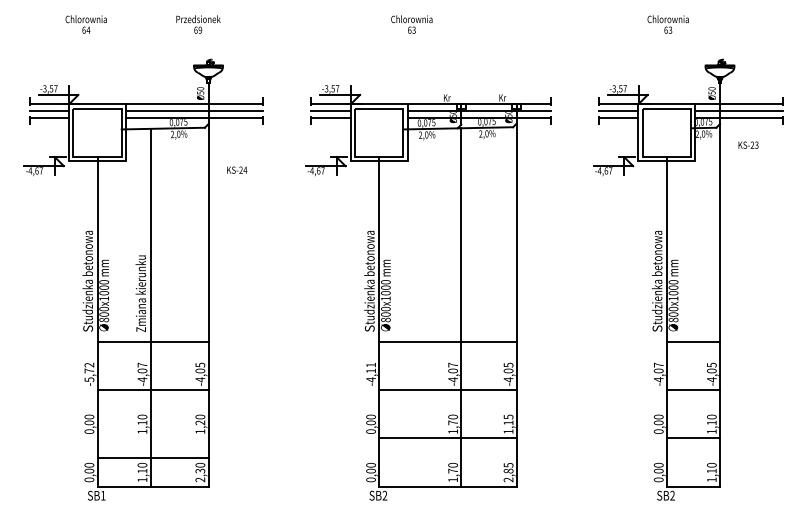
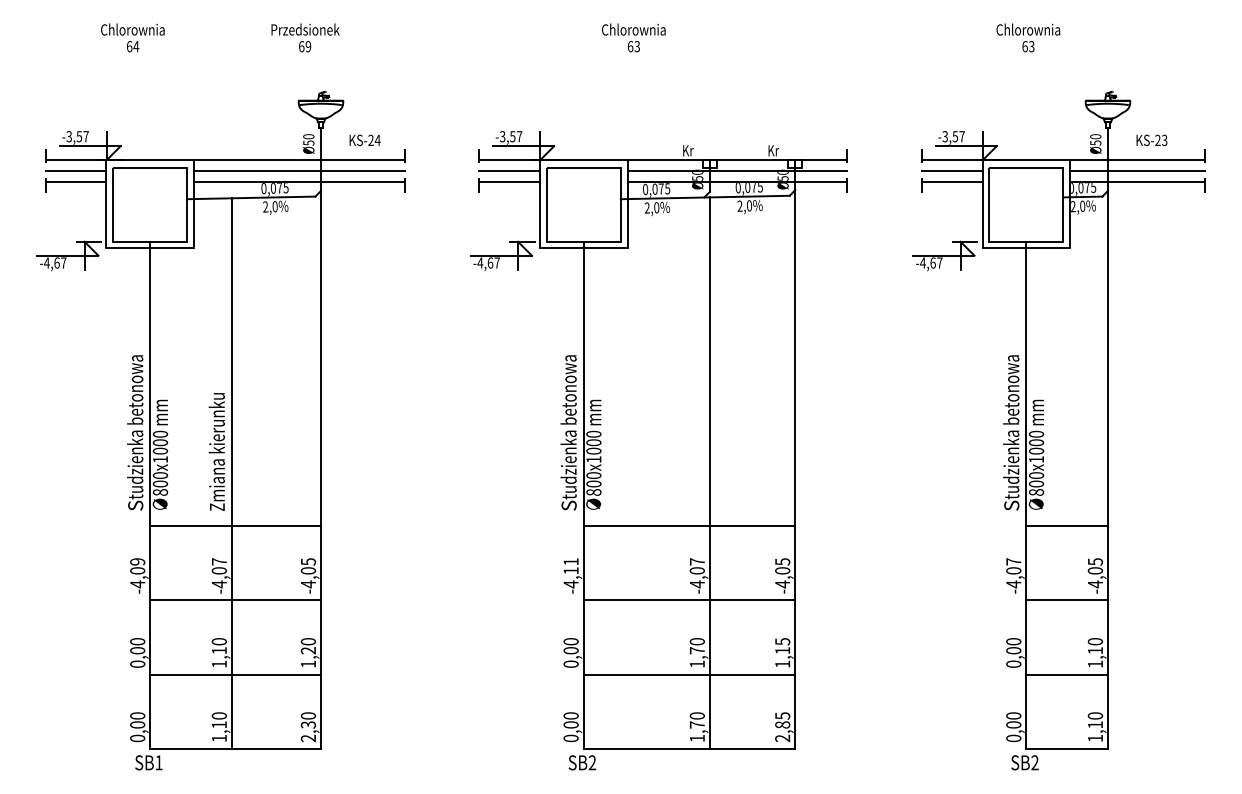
text: (748, 144) -> (1151, 139), moved
text: (237, 169) -> (365, 139), moved
text: (89, 372) -> (137, 573), -5,72 -> -4,09
line: (152, 458) -> (234, 674), moved

